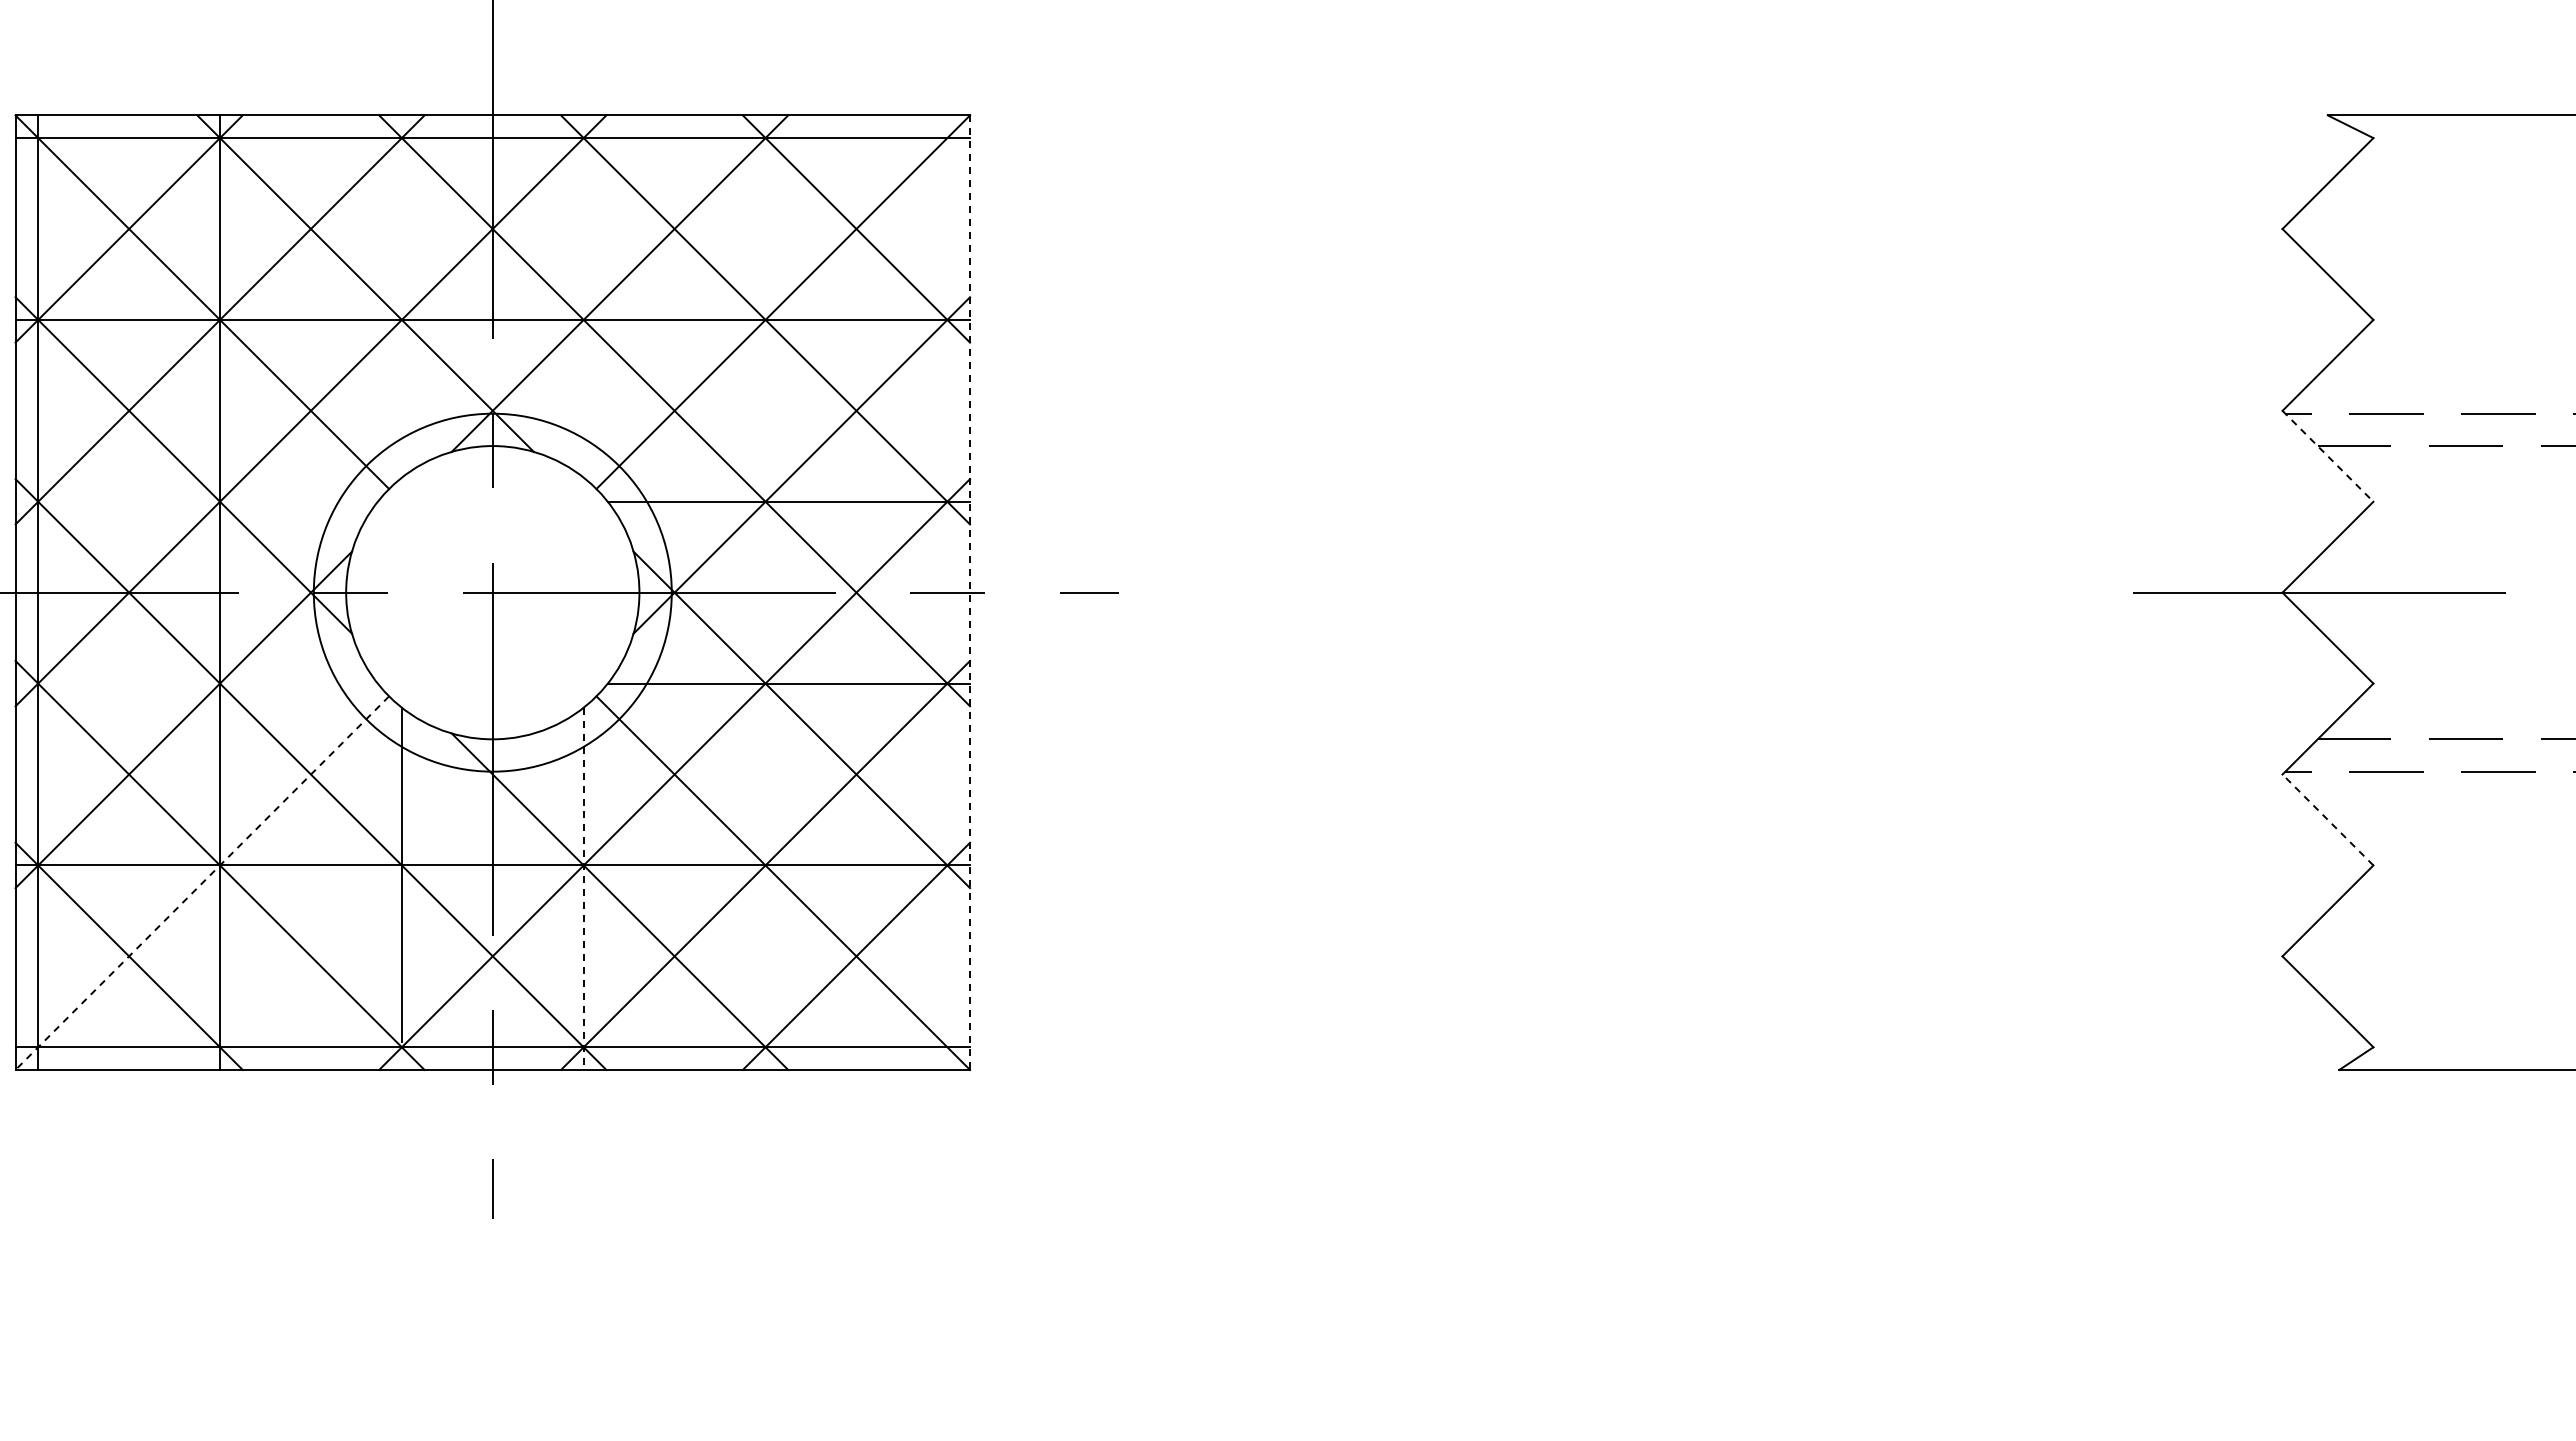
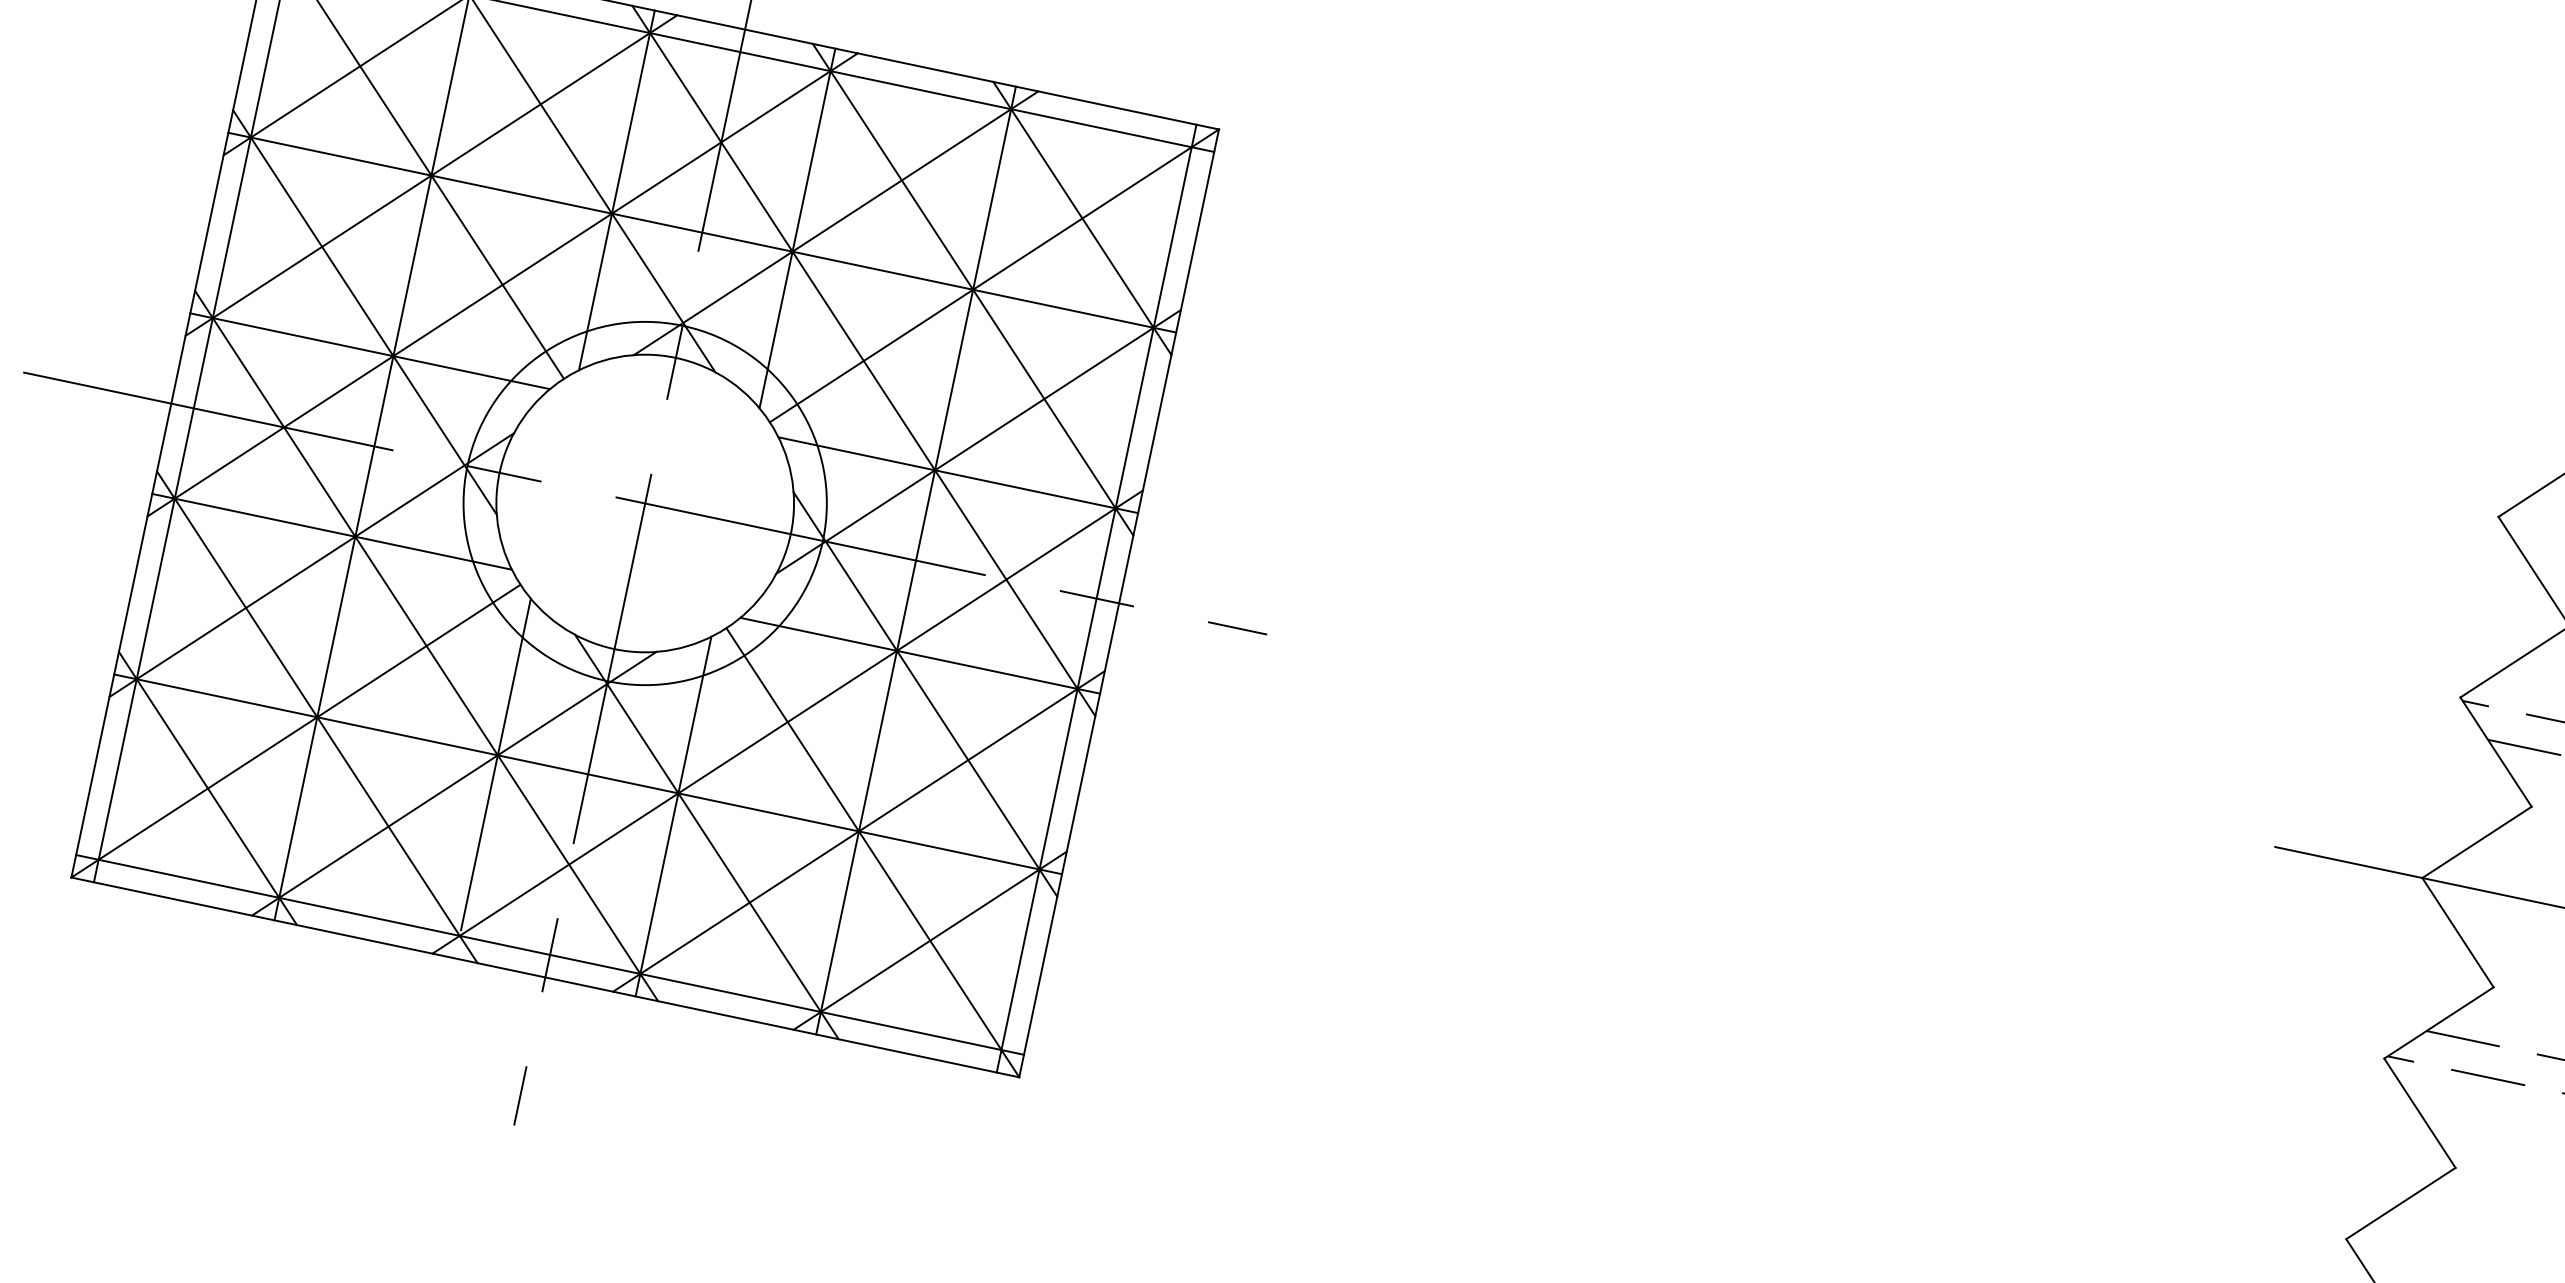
line: (401, 296) -> (616, 190), added
line: (583, 296) -> (797, 228), added
line: (2328, 456) -> (2496, 752), dashed -> solid
line: (196, 501) -> (370, 350), added
line: (765, 592) -> (916, 560), added
line: (947, 592) -> (1096, 598), added
line: (970, 593) -> (1119, 604), dashed -> solid
line: (196, 683) -> (331, 531), added
line: (2327, 819) -> (2419, 1112), dashed -> solid
line: (201, 883) -> (295, 731), dashed -> solid
line: (583, 889) -> (673, 817), dashed -> solid
line: (365, 901) -> (454, 783), added

